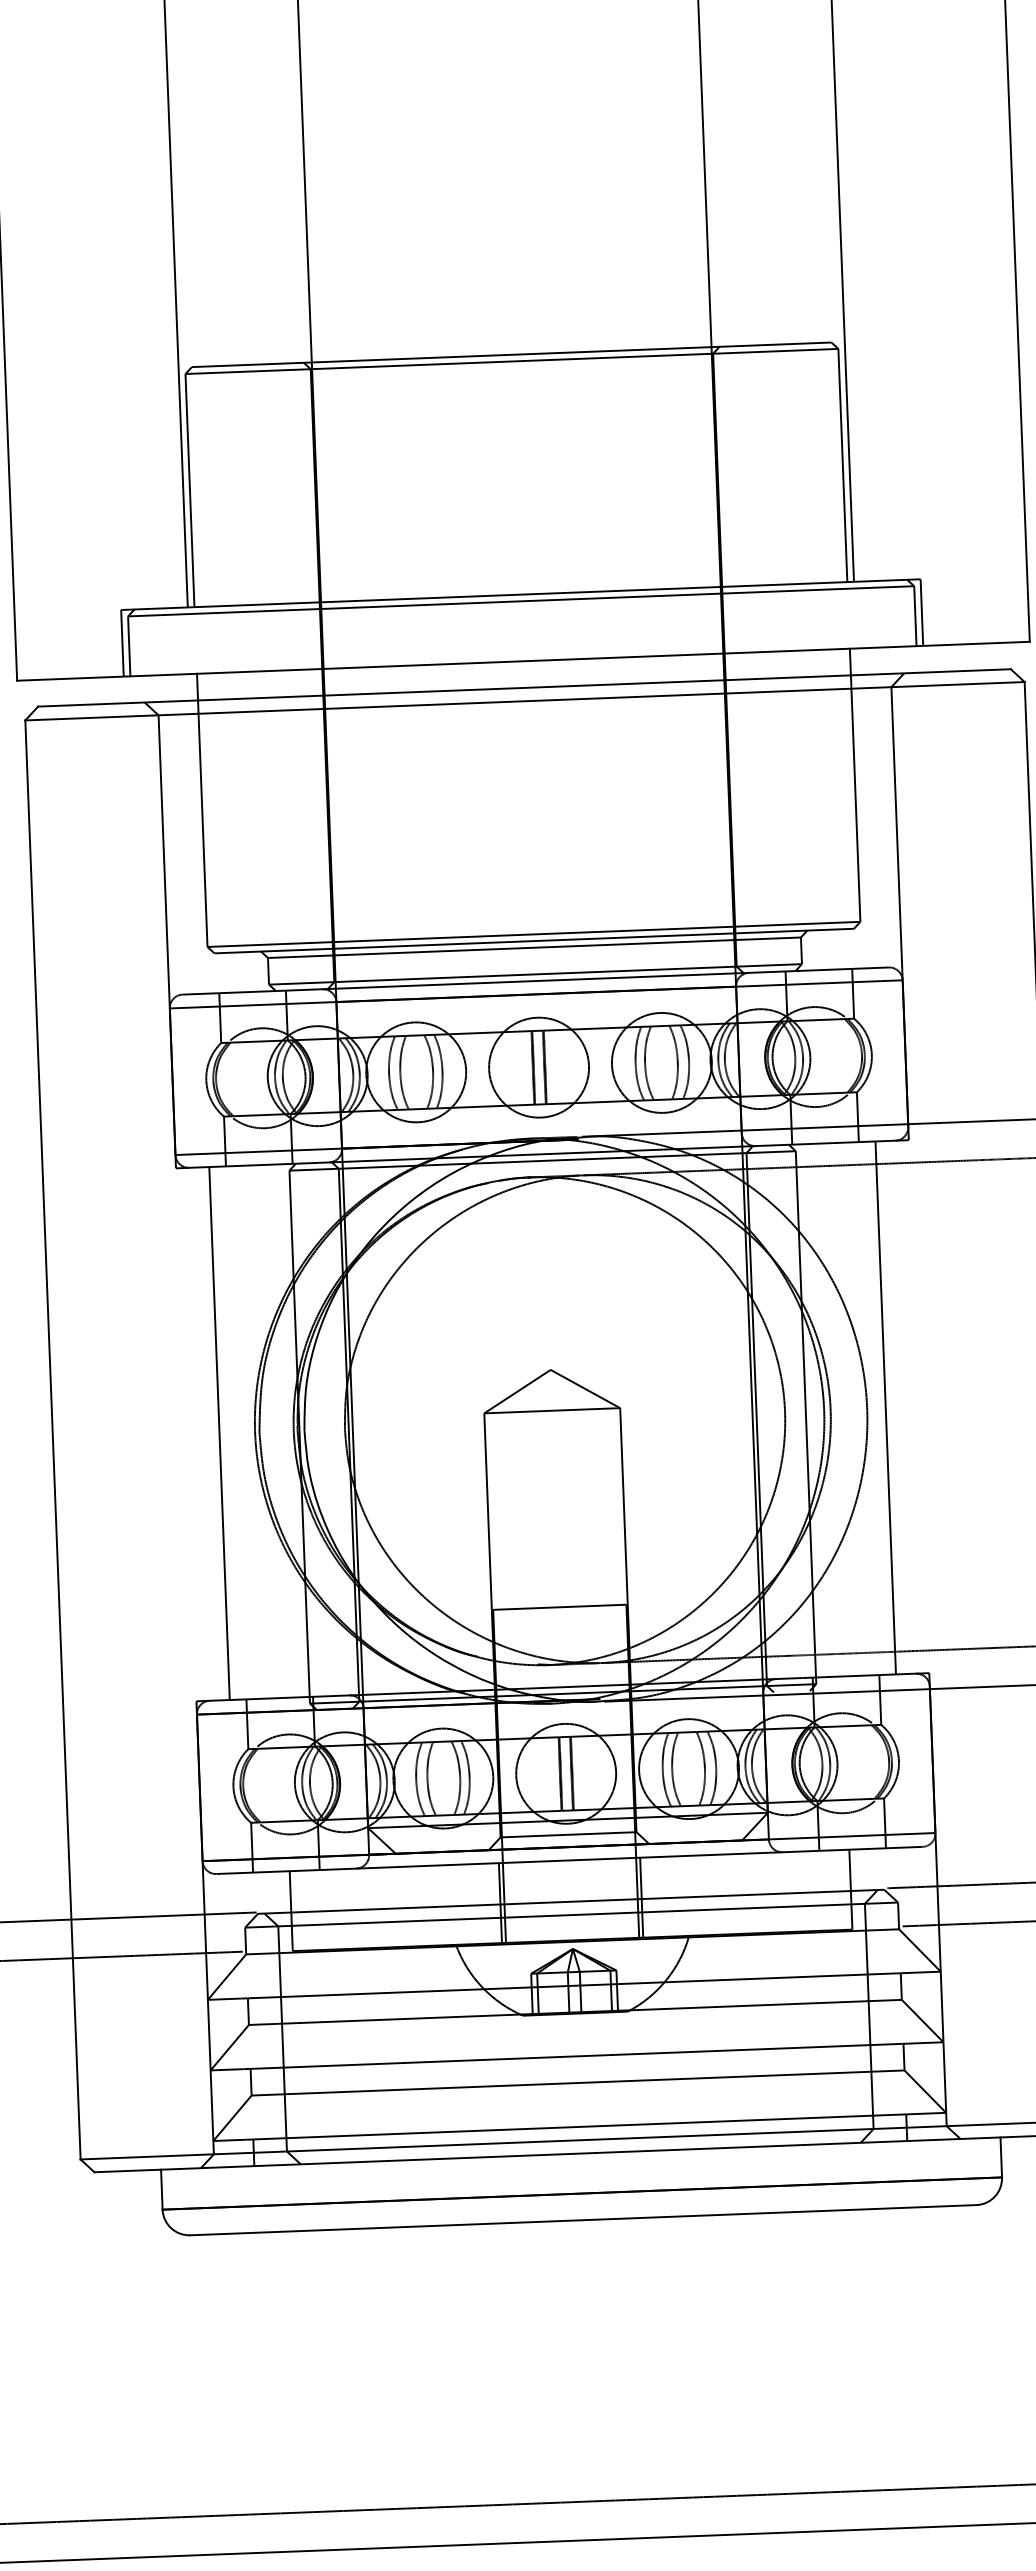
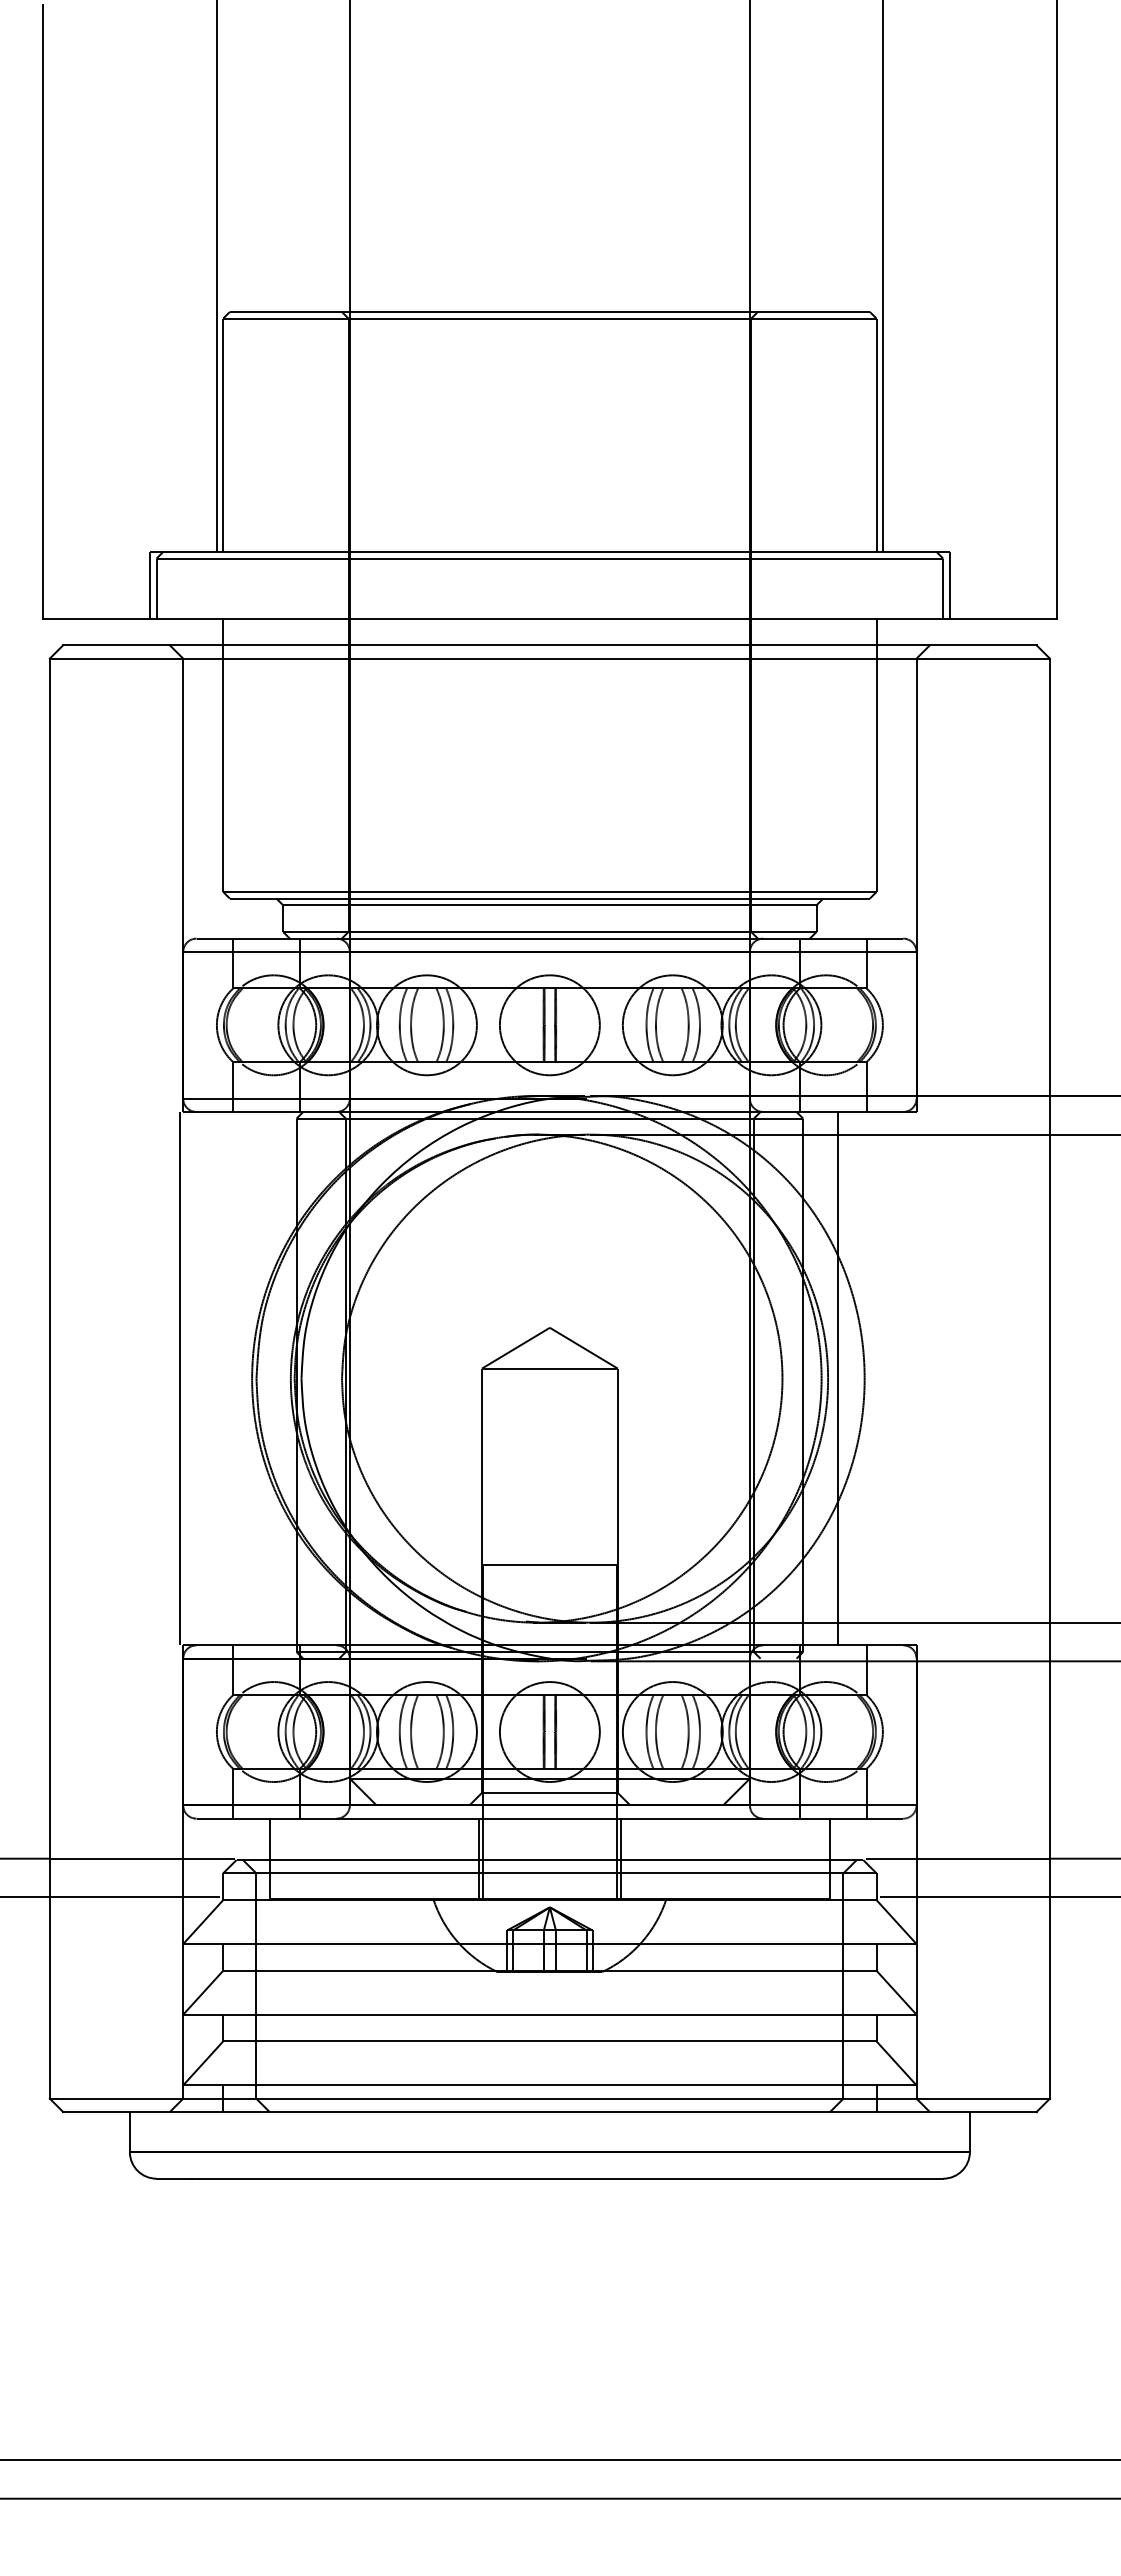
line: (885, 1407) -> (838, 1378), moved
line: (219, 1433) -> (179, 1378), moved

